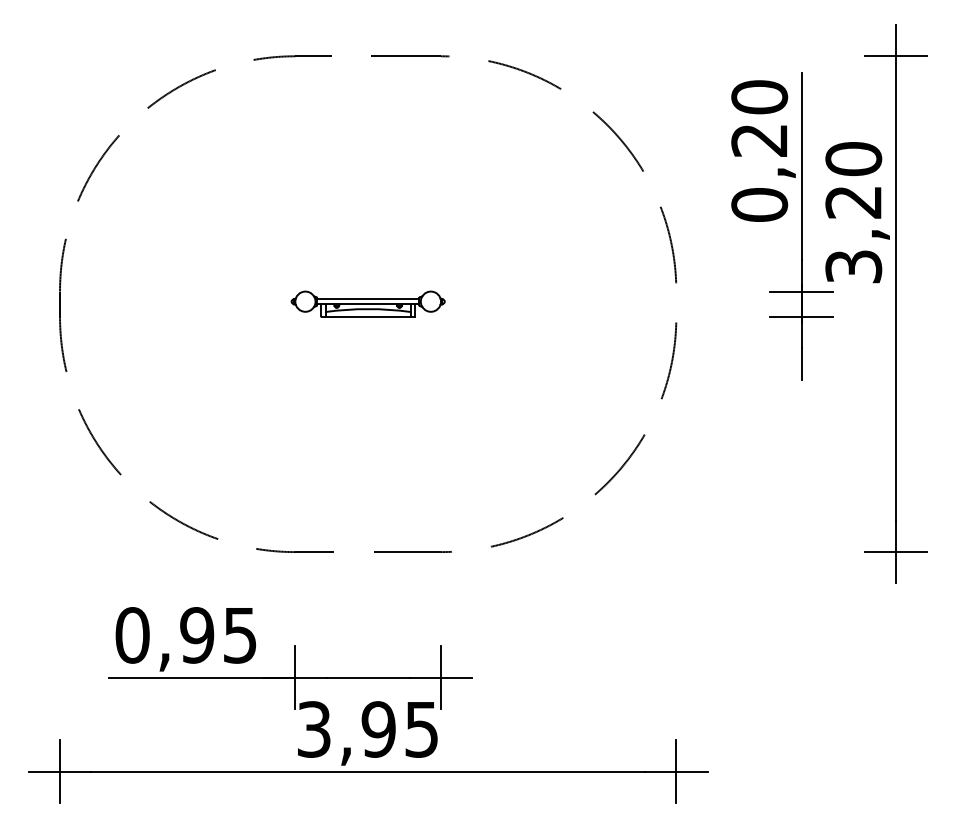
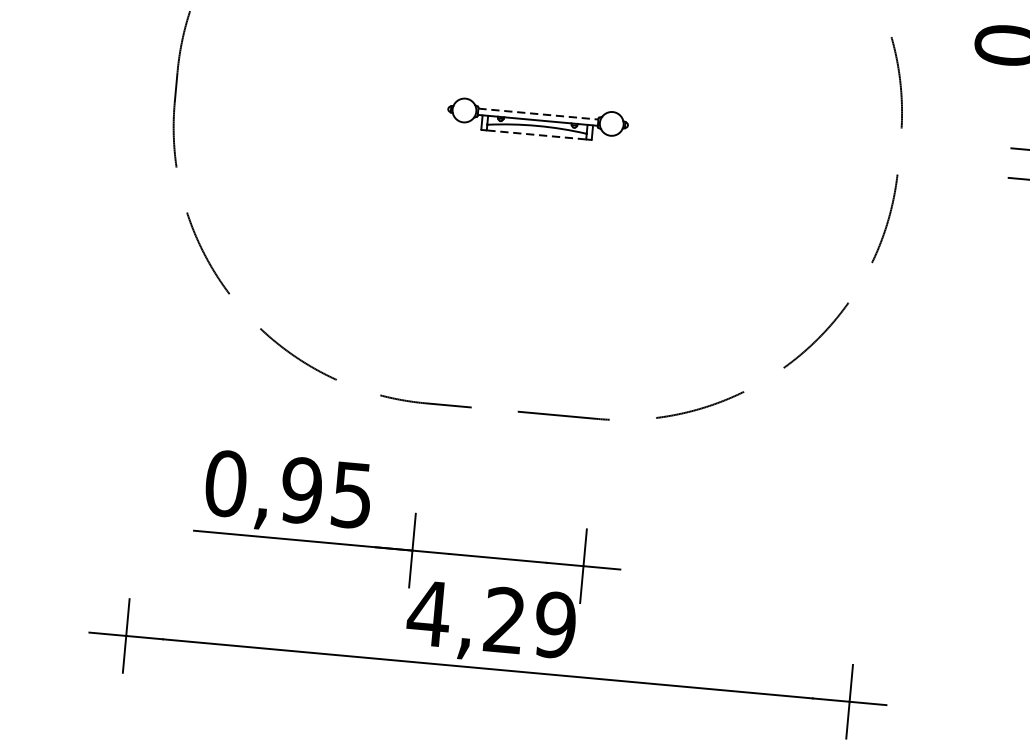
line: (368, 299) -> (538, 114), solid -> dashed
line: (368, 316) -> (536, 134), solid -> dashed
text: (367, 729) -> (491, 619), 3,95 -> 4,29

